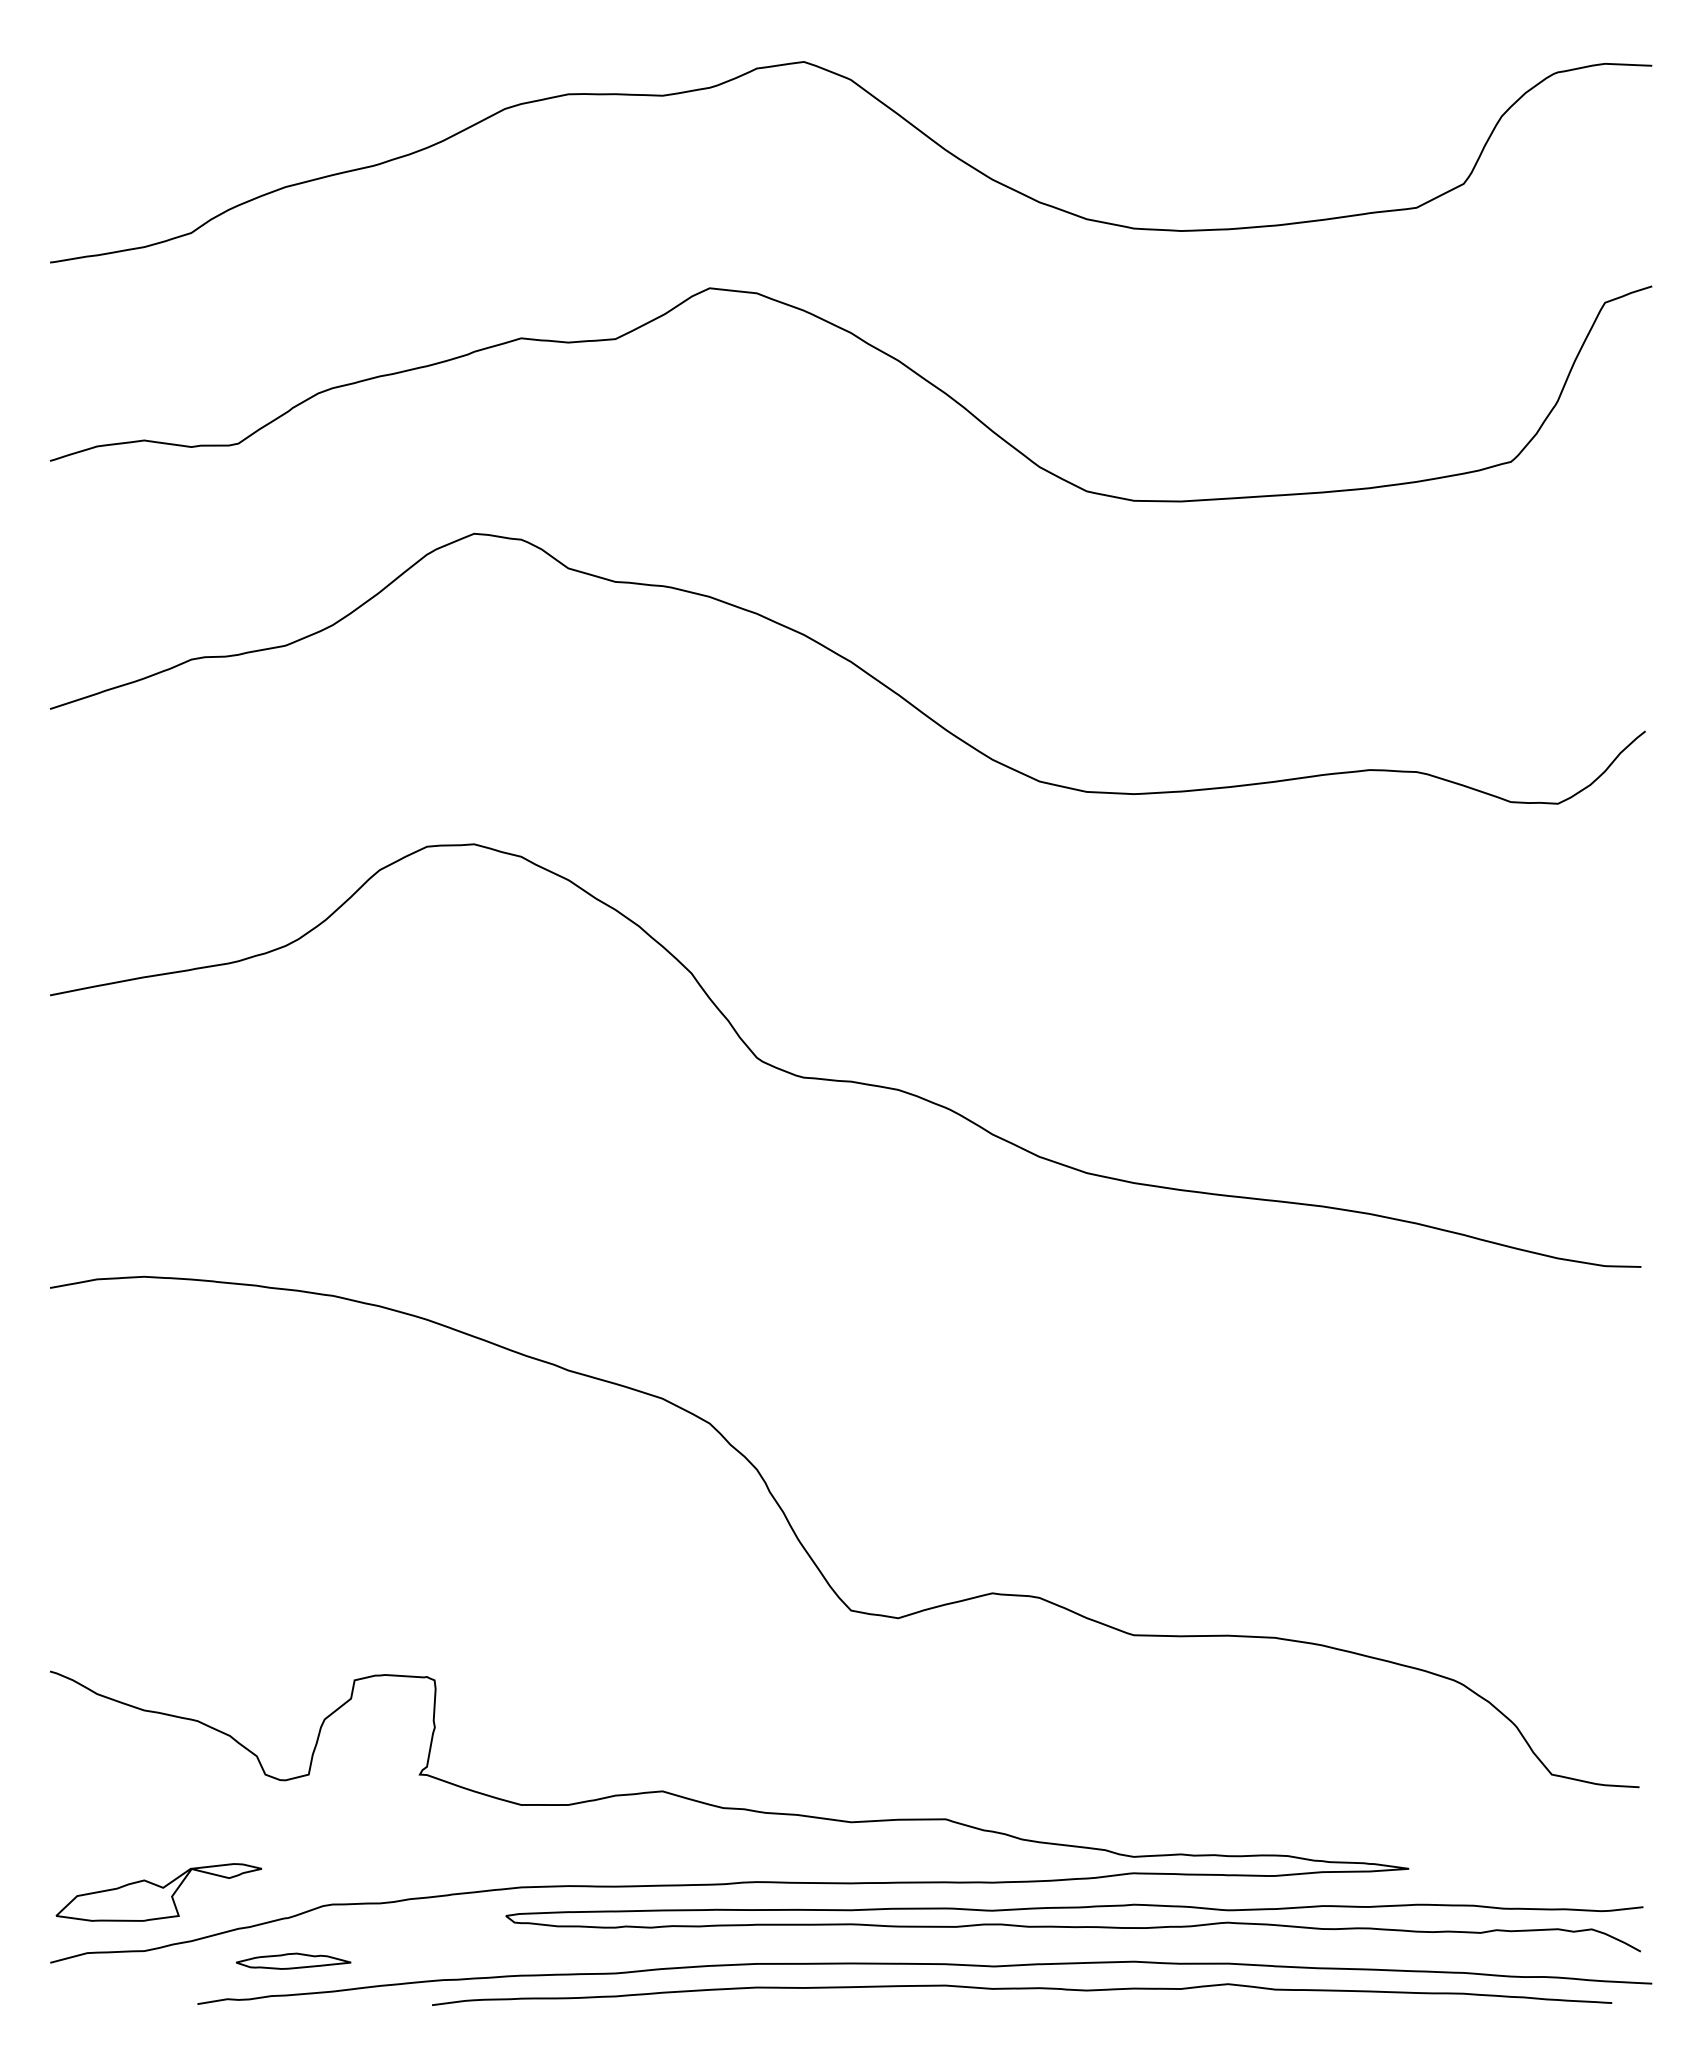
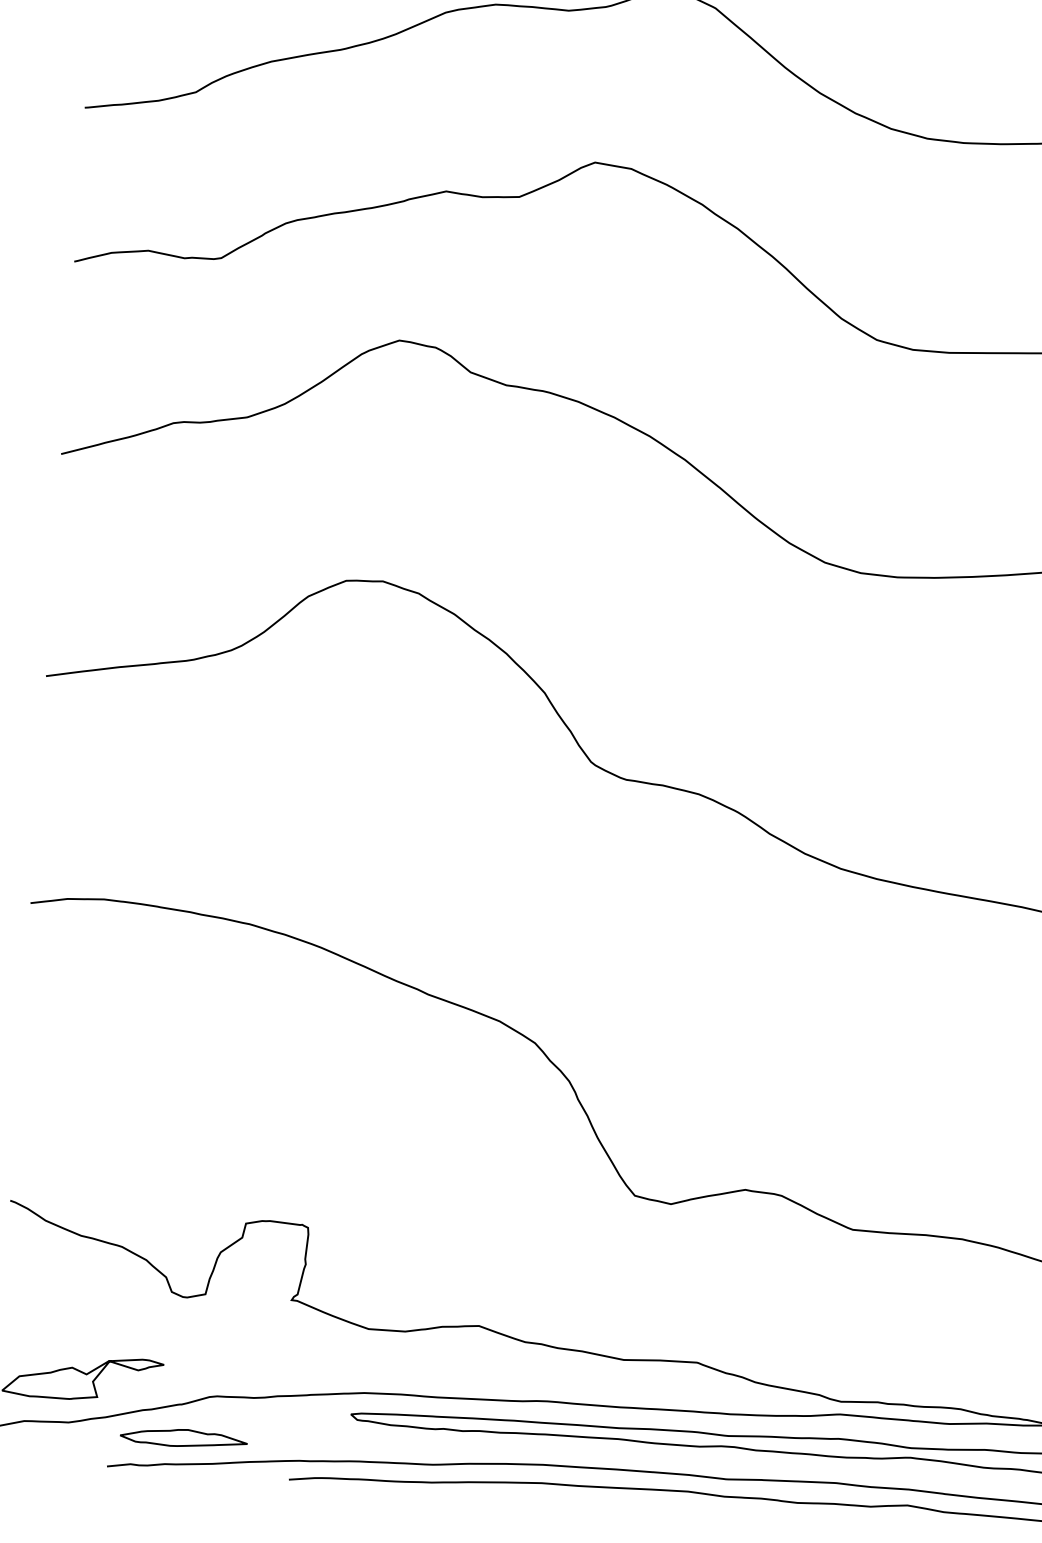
part: (293, 1961) -> (183, 1438), size x1.43

